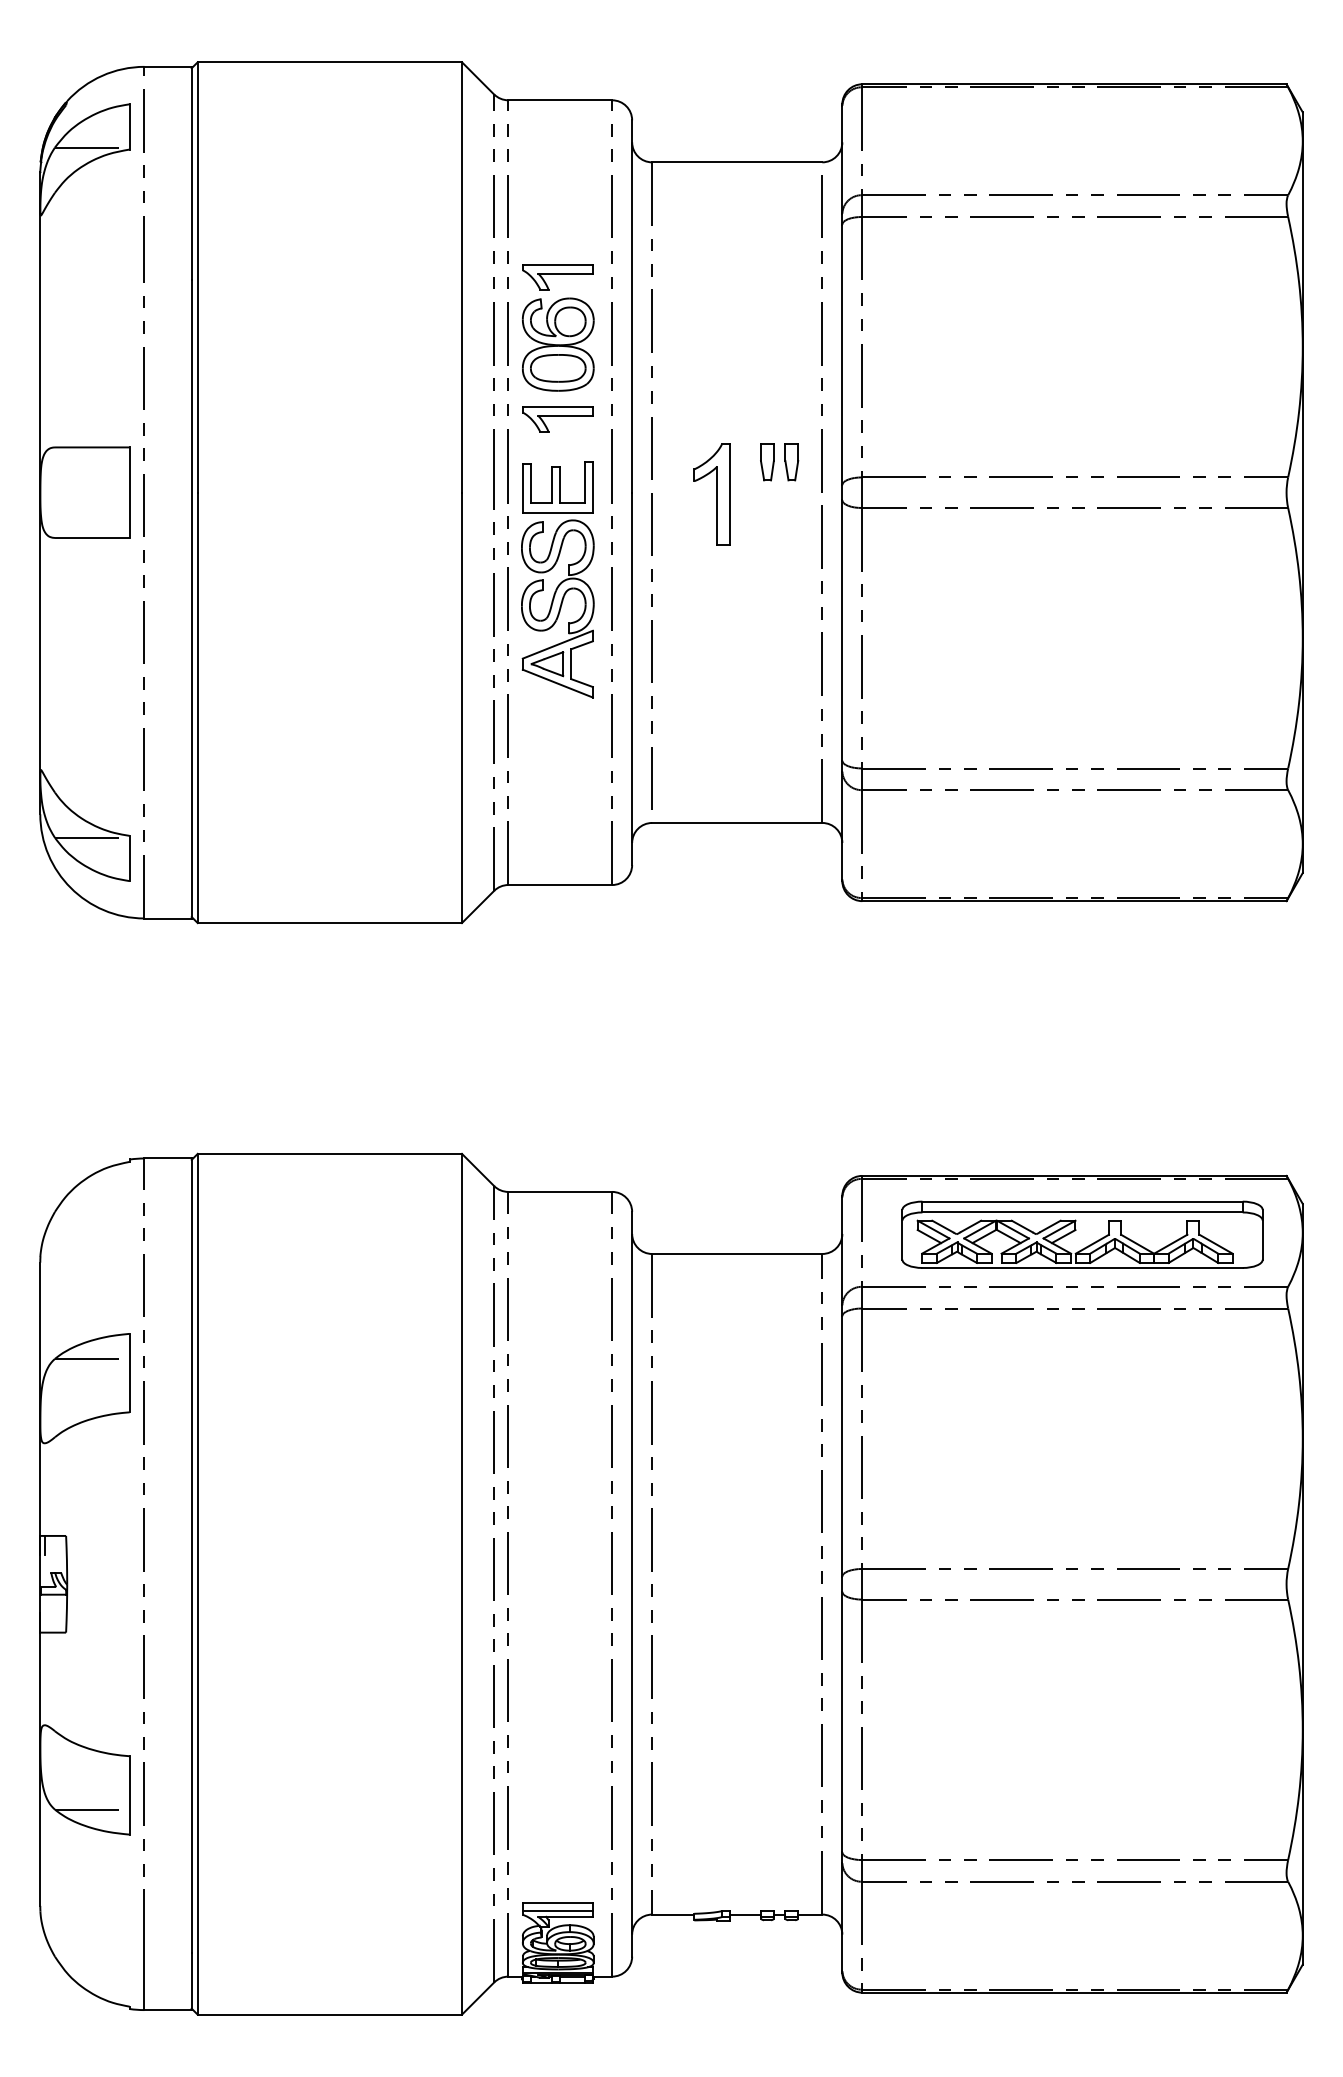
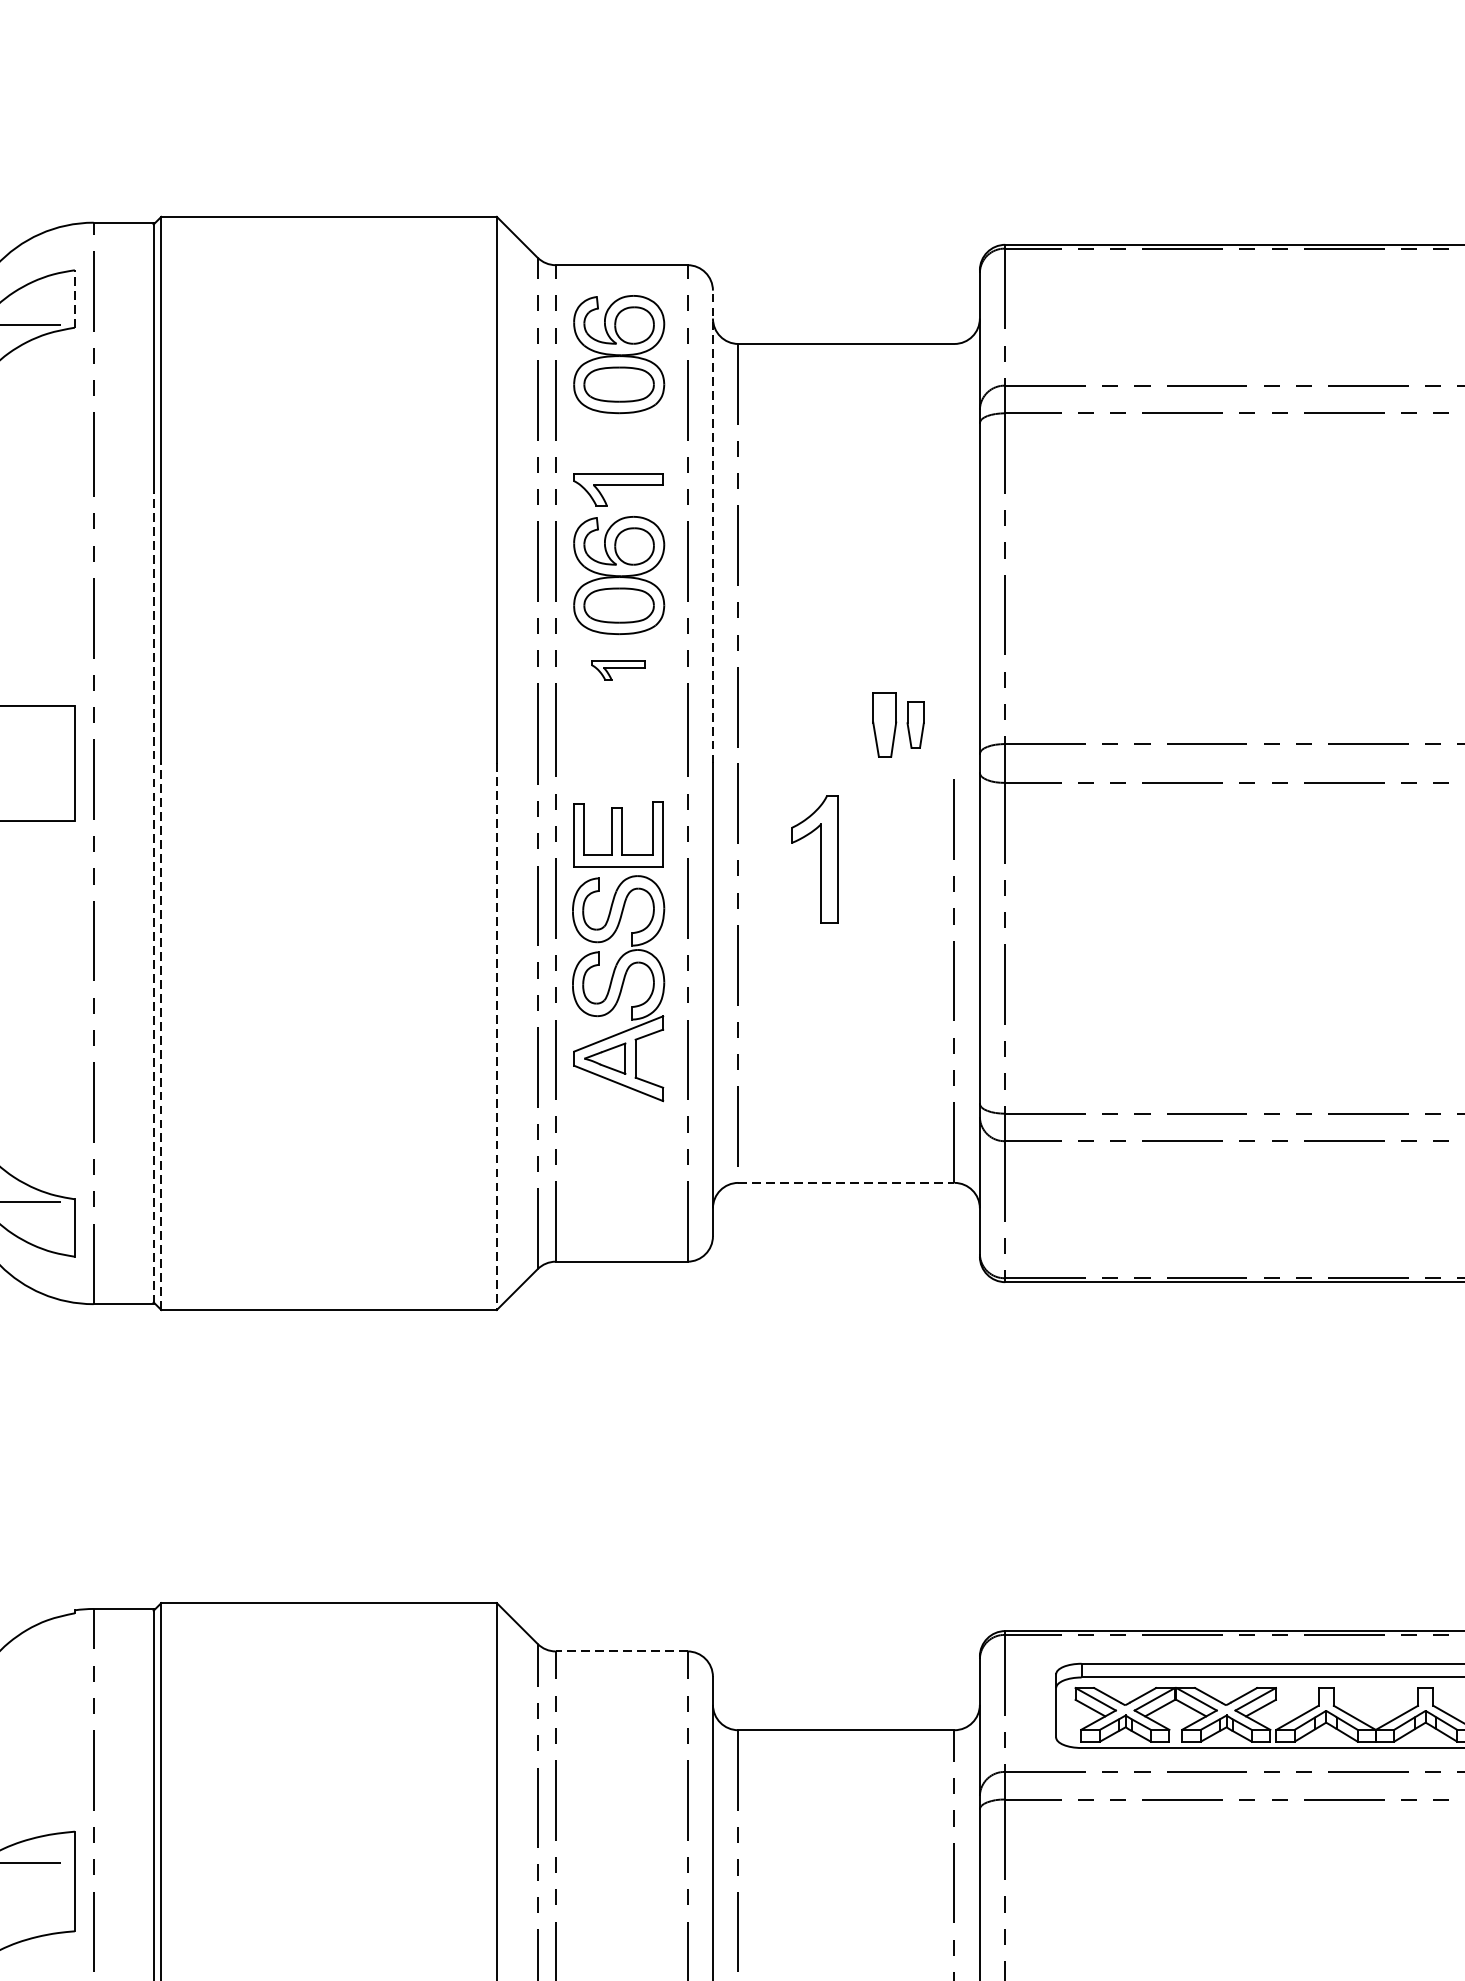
line: (129, 126) -> (74, 298), solid -> dashed
part: (558, 170) -> (619, 354), added
line: (632, 306) -> (713, 527), solid -> dashed
line: (821, 333) -> (953, 561), removed
part: (557, 419) -> (618, 670), size x0.6
part: (767, 462) -> (884, 725), size x1.4
part: (711, 494) -> (813, 859), moved
part: (557, 579) -> (618, 951), moved
line: (191, 598) -> (153, 897), solid -> dashed
line: (197, 707) -> (160, 1036), solid -> dashed
line: (461, 708) -> (496, 1037), solid -> dashed
line: (737, 822) -> (846, 1182), solid -> dashed
line: (560, 1191) -> (621, 1650), solid -> dashed

